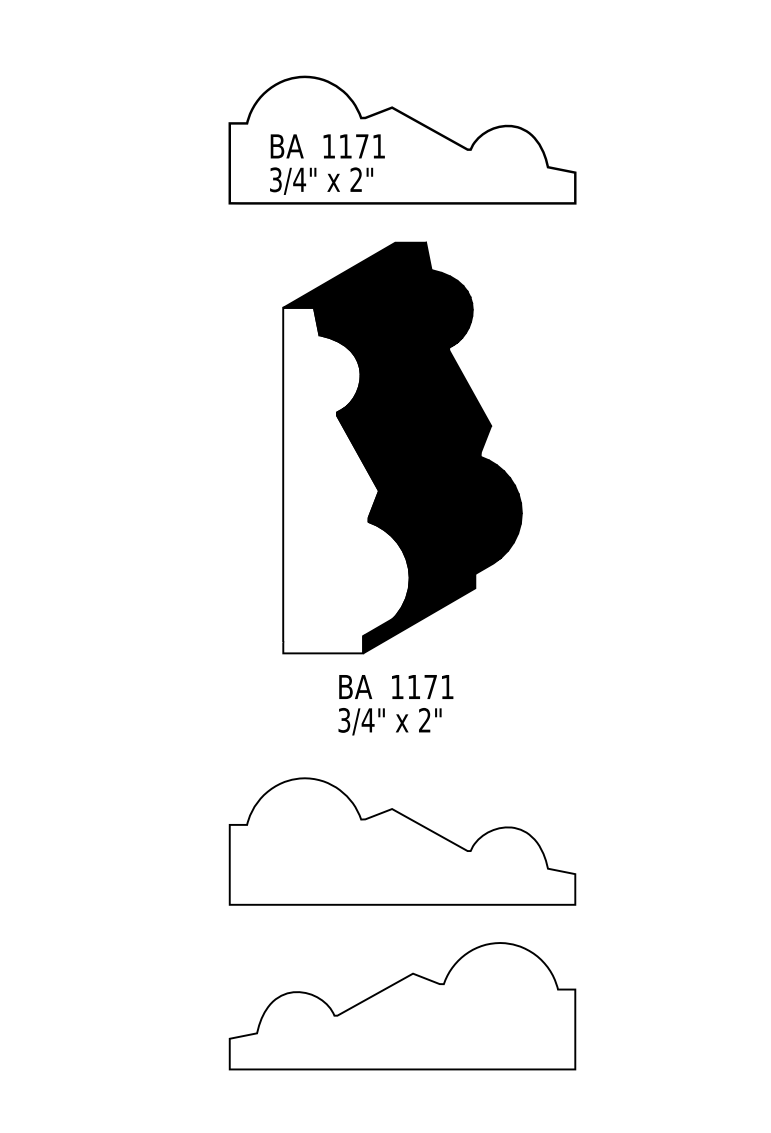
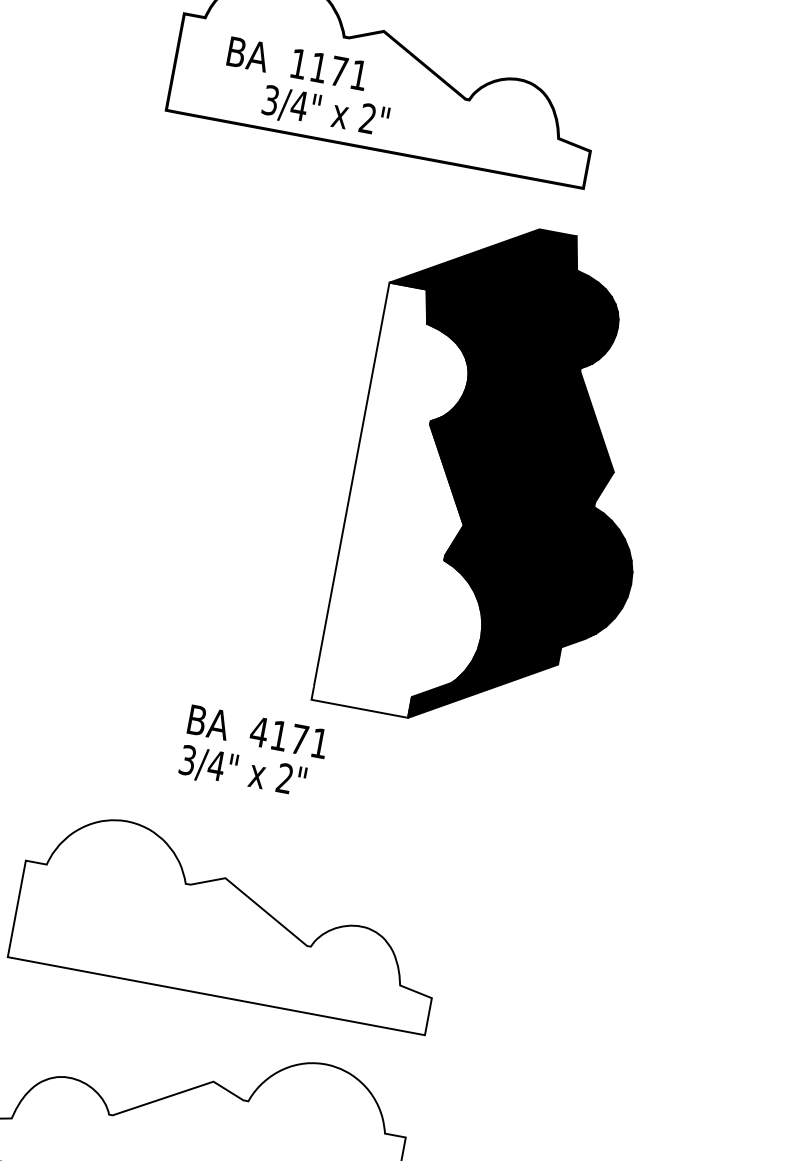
text: (321, 180) -> (325, 111), moved
part: (402, 447) -> (501, 478), moved
text: (397, 686) -> (259, 731), 1171 -> 4171

